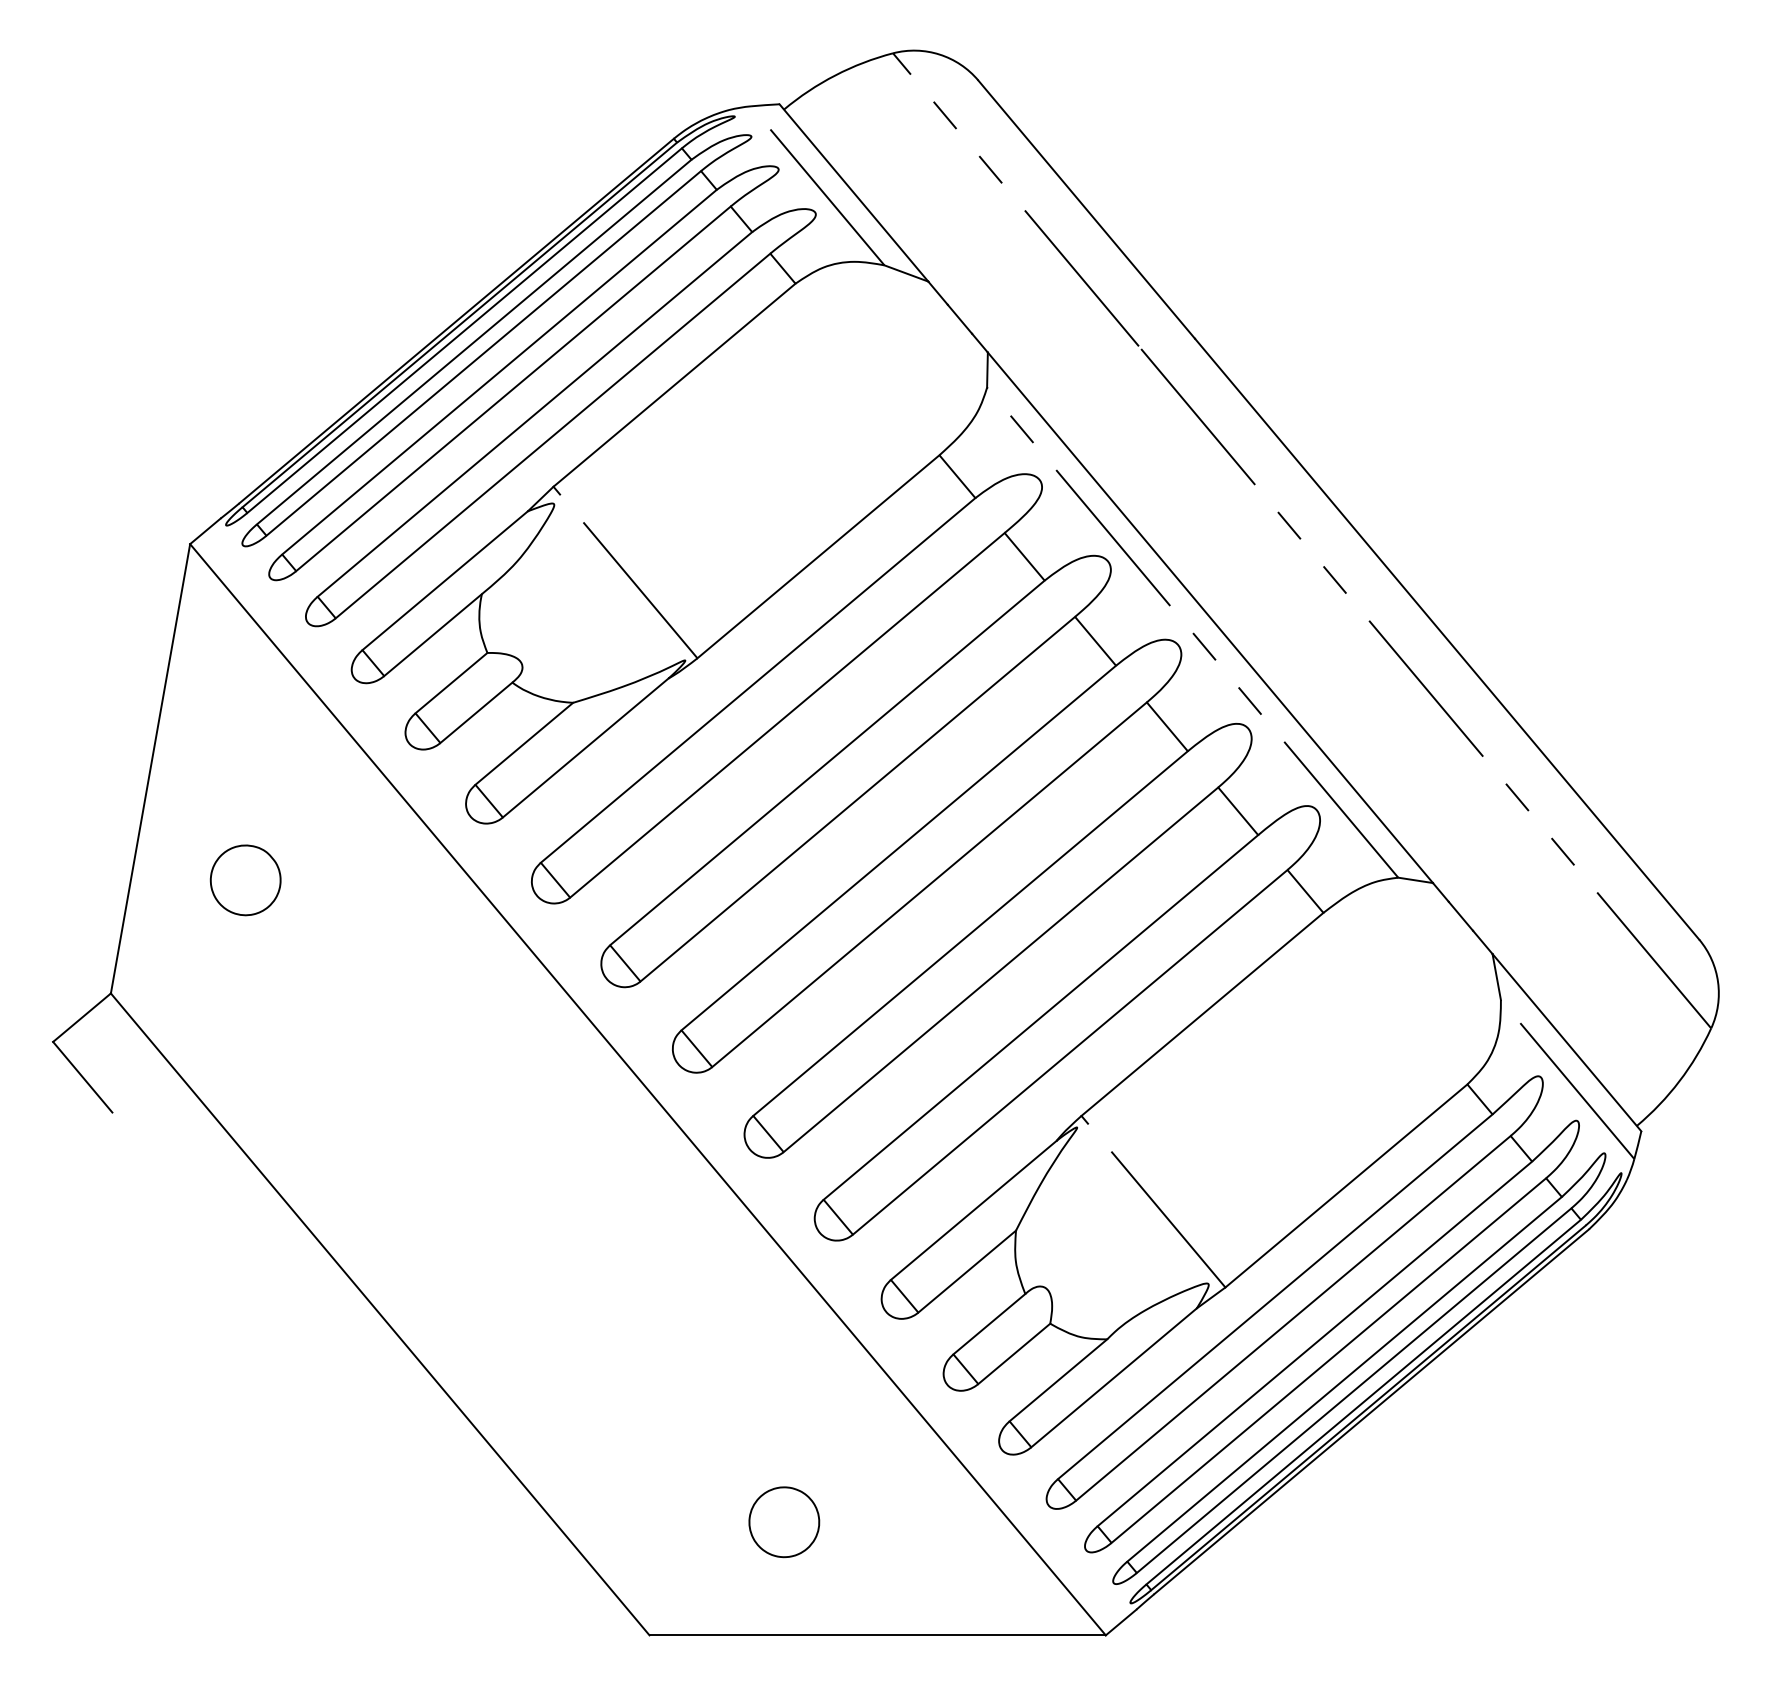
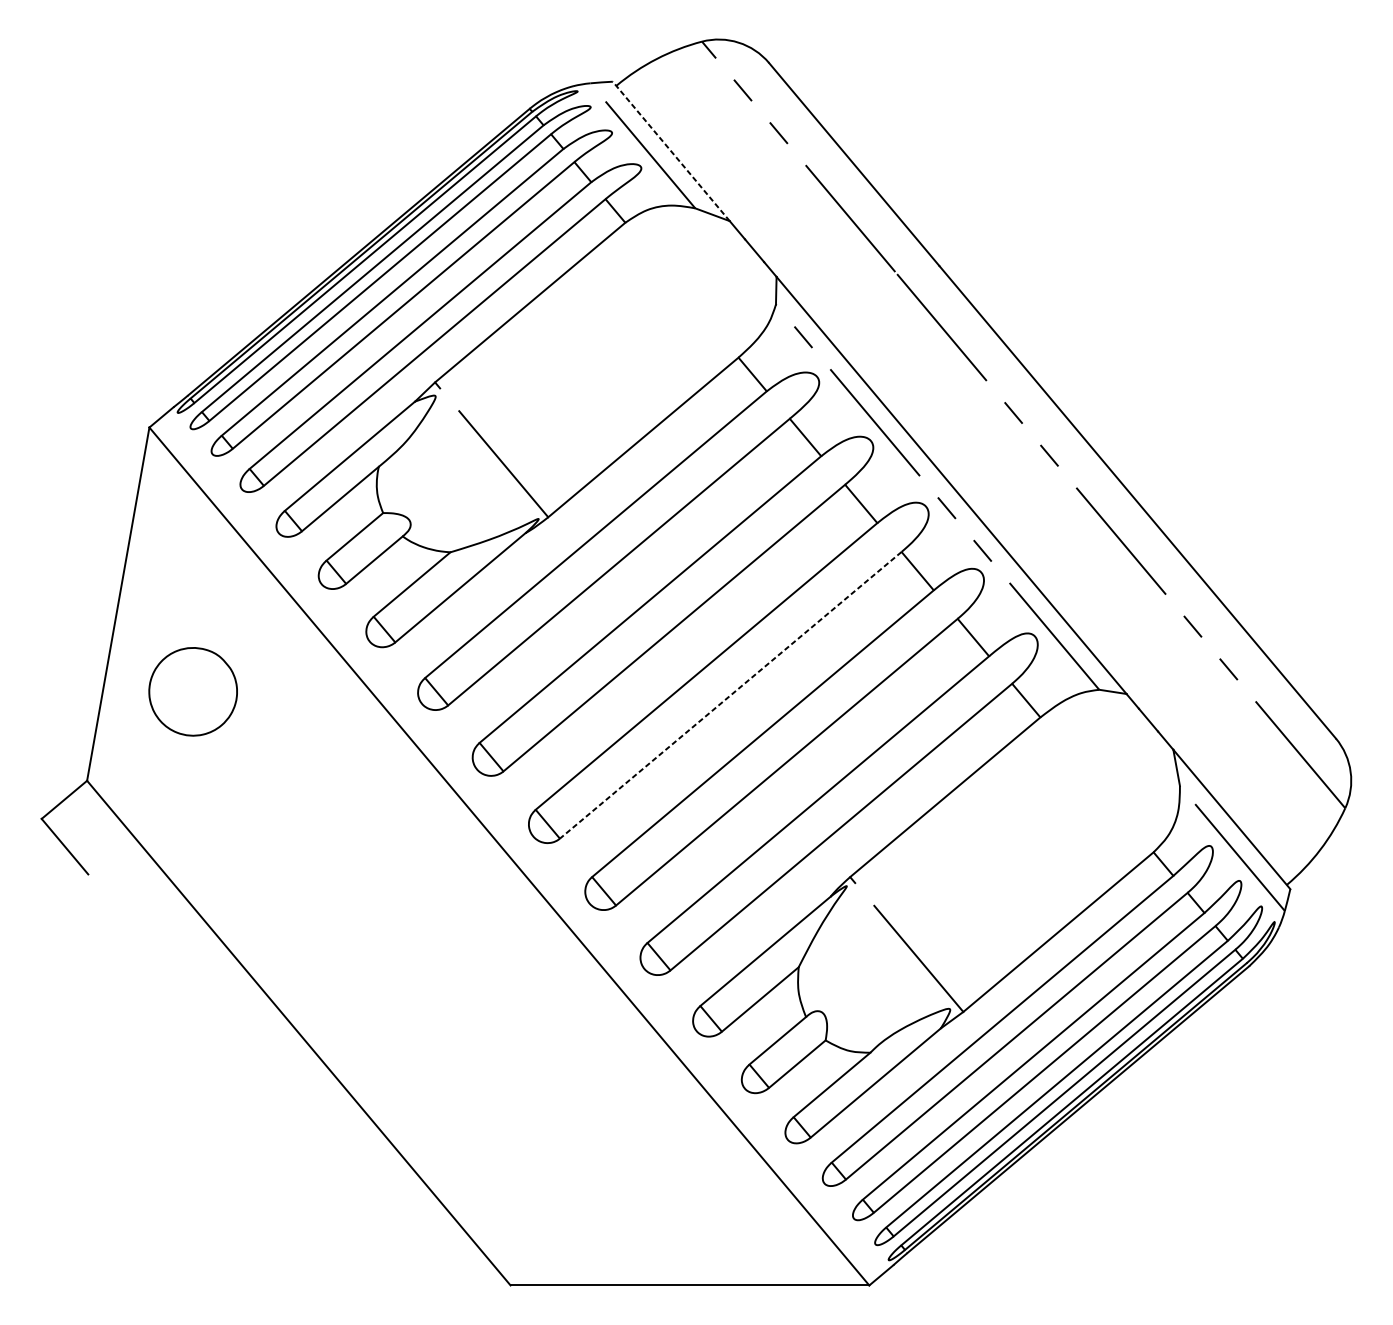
line: (853, 192) -> (670, 151), solid -> dashed
part: (245, 880) -> (192, 691), size x1.6
line: (929, 884) -> (730, 695), solid -> dashed
part: (784, 1522) -> (616, 1196), removed

